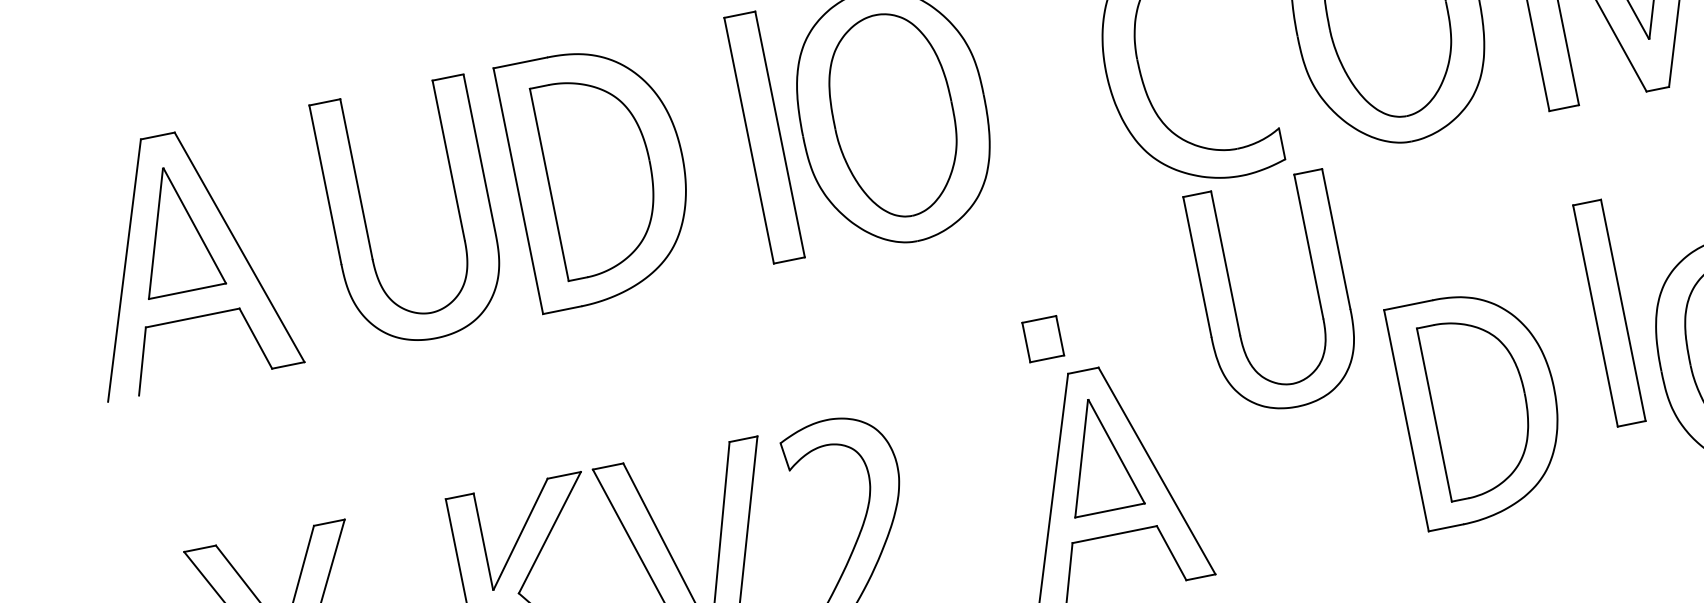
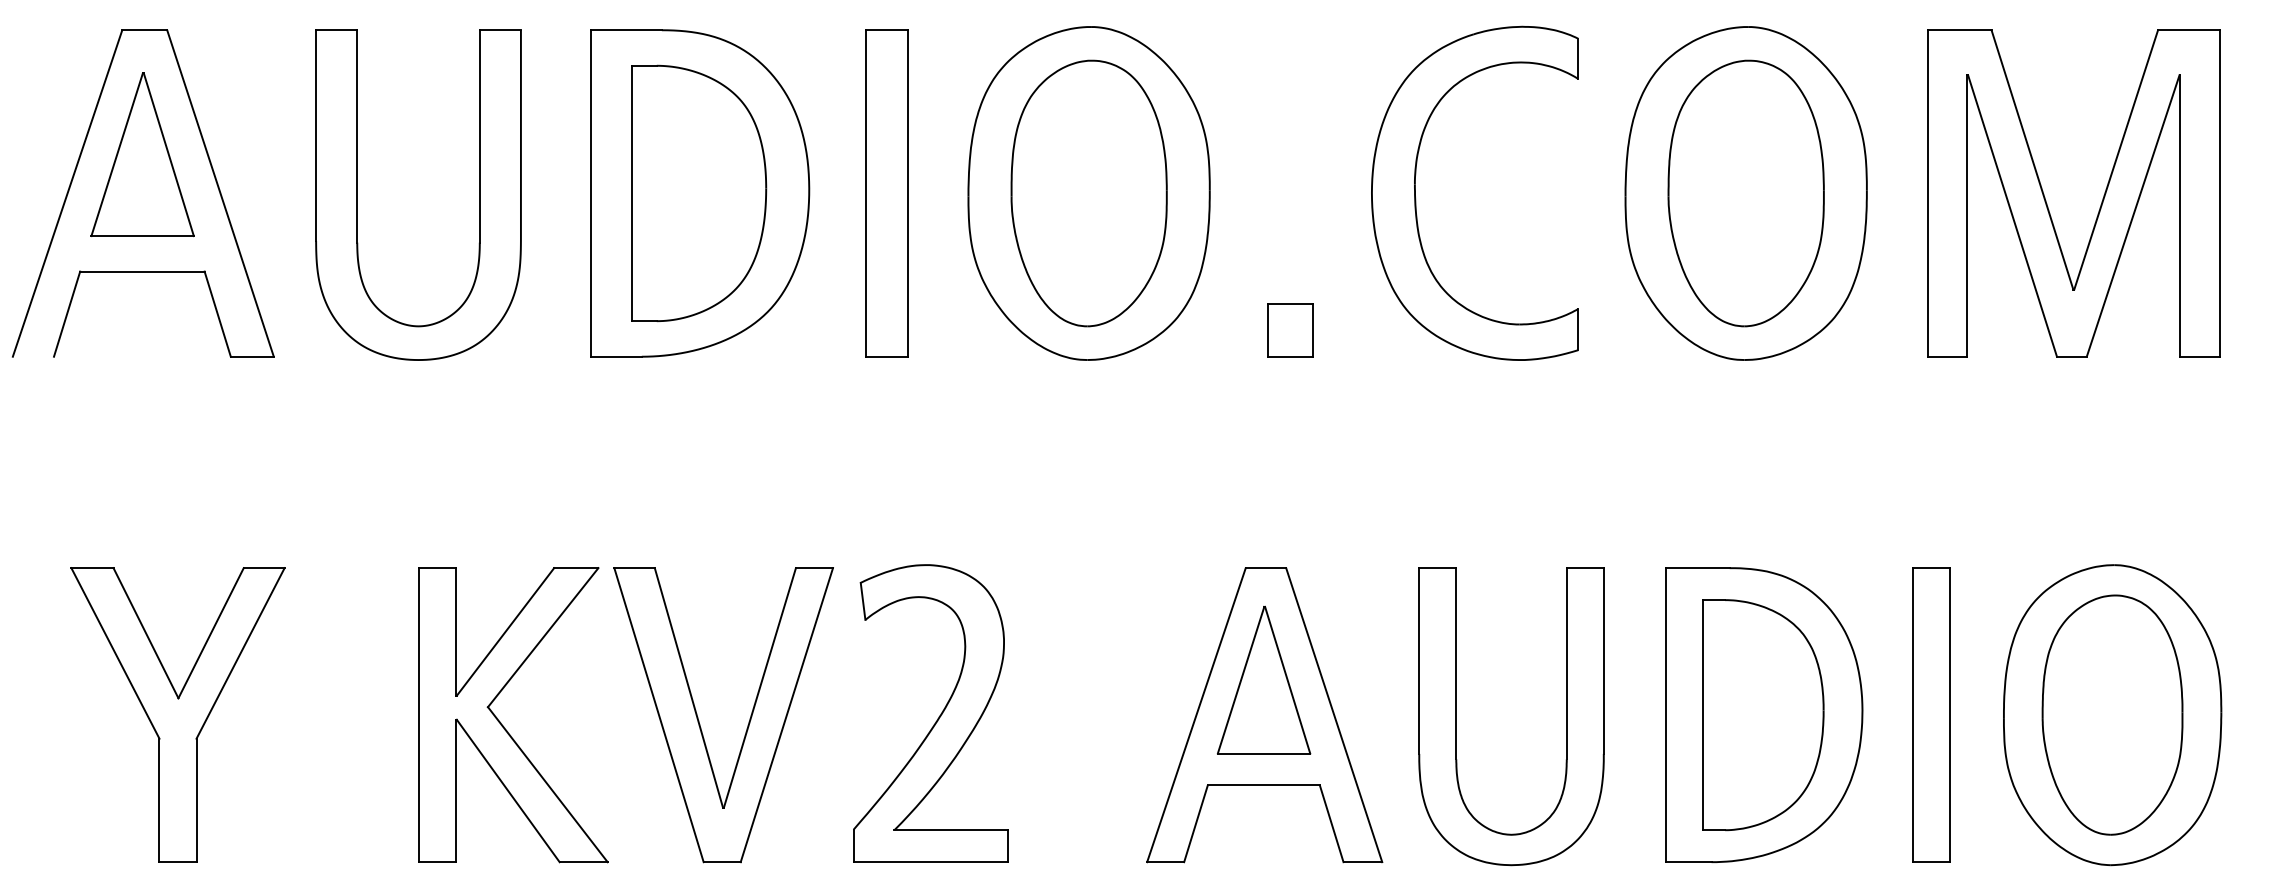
part: (764, 137) -> (886, 193), moved
part: (365, 222) -> (357, 194), moved
part: (1233, 303) -> (1456, 716), moved
part: (1609, 312) -> (1931, 714), moved
part: (1042, 339) -> (1290, 330), moved

